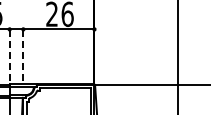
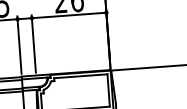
line: (9, 53) -> (19, 44), dashed -> solid
line: (23, 53) -> (33, 43), dashed -> solid

